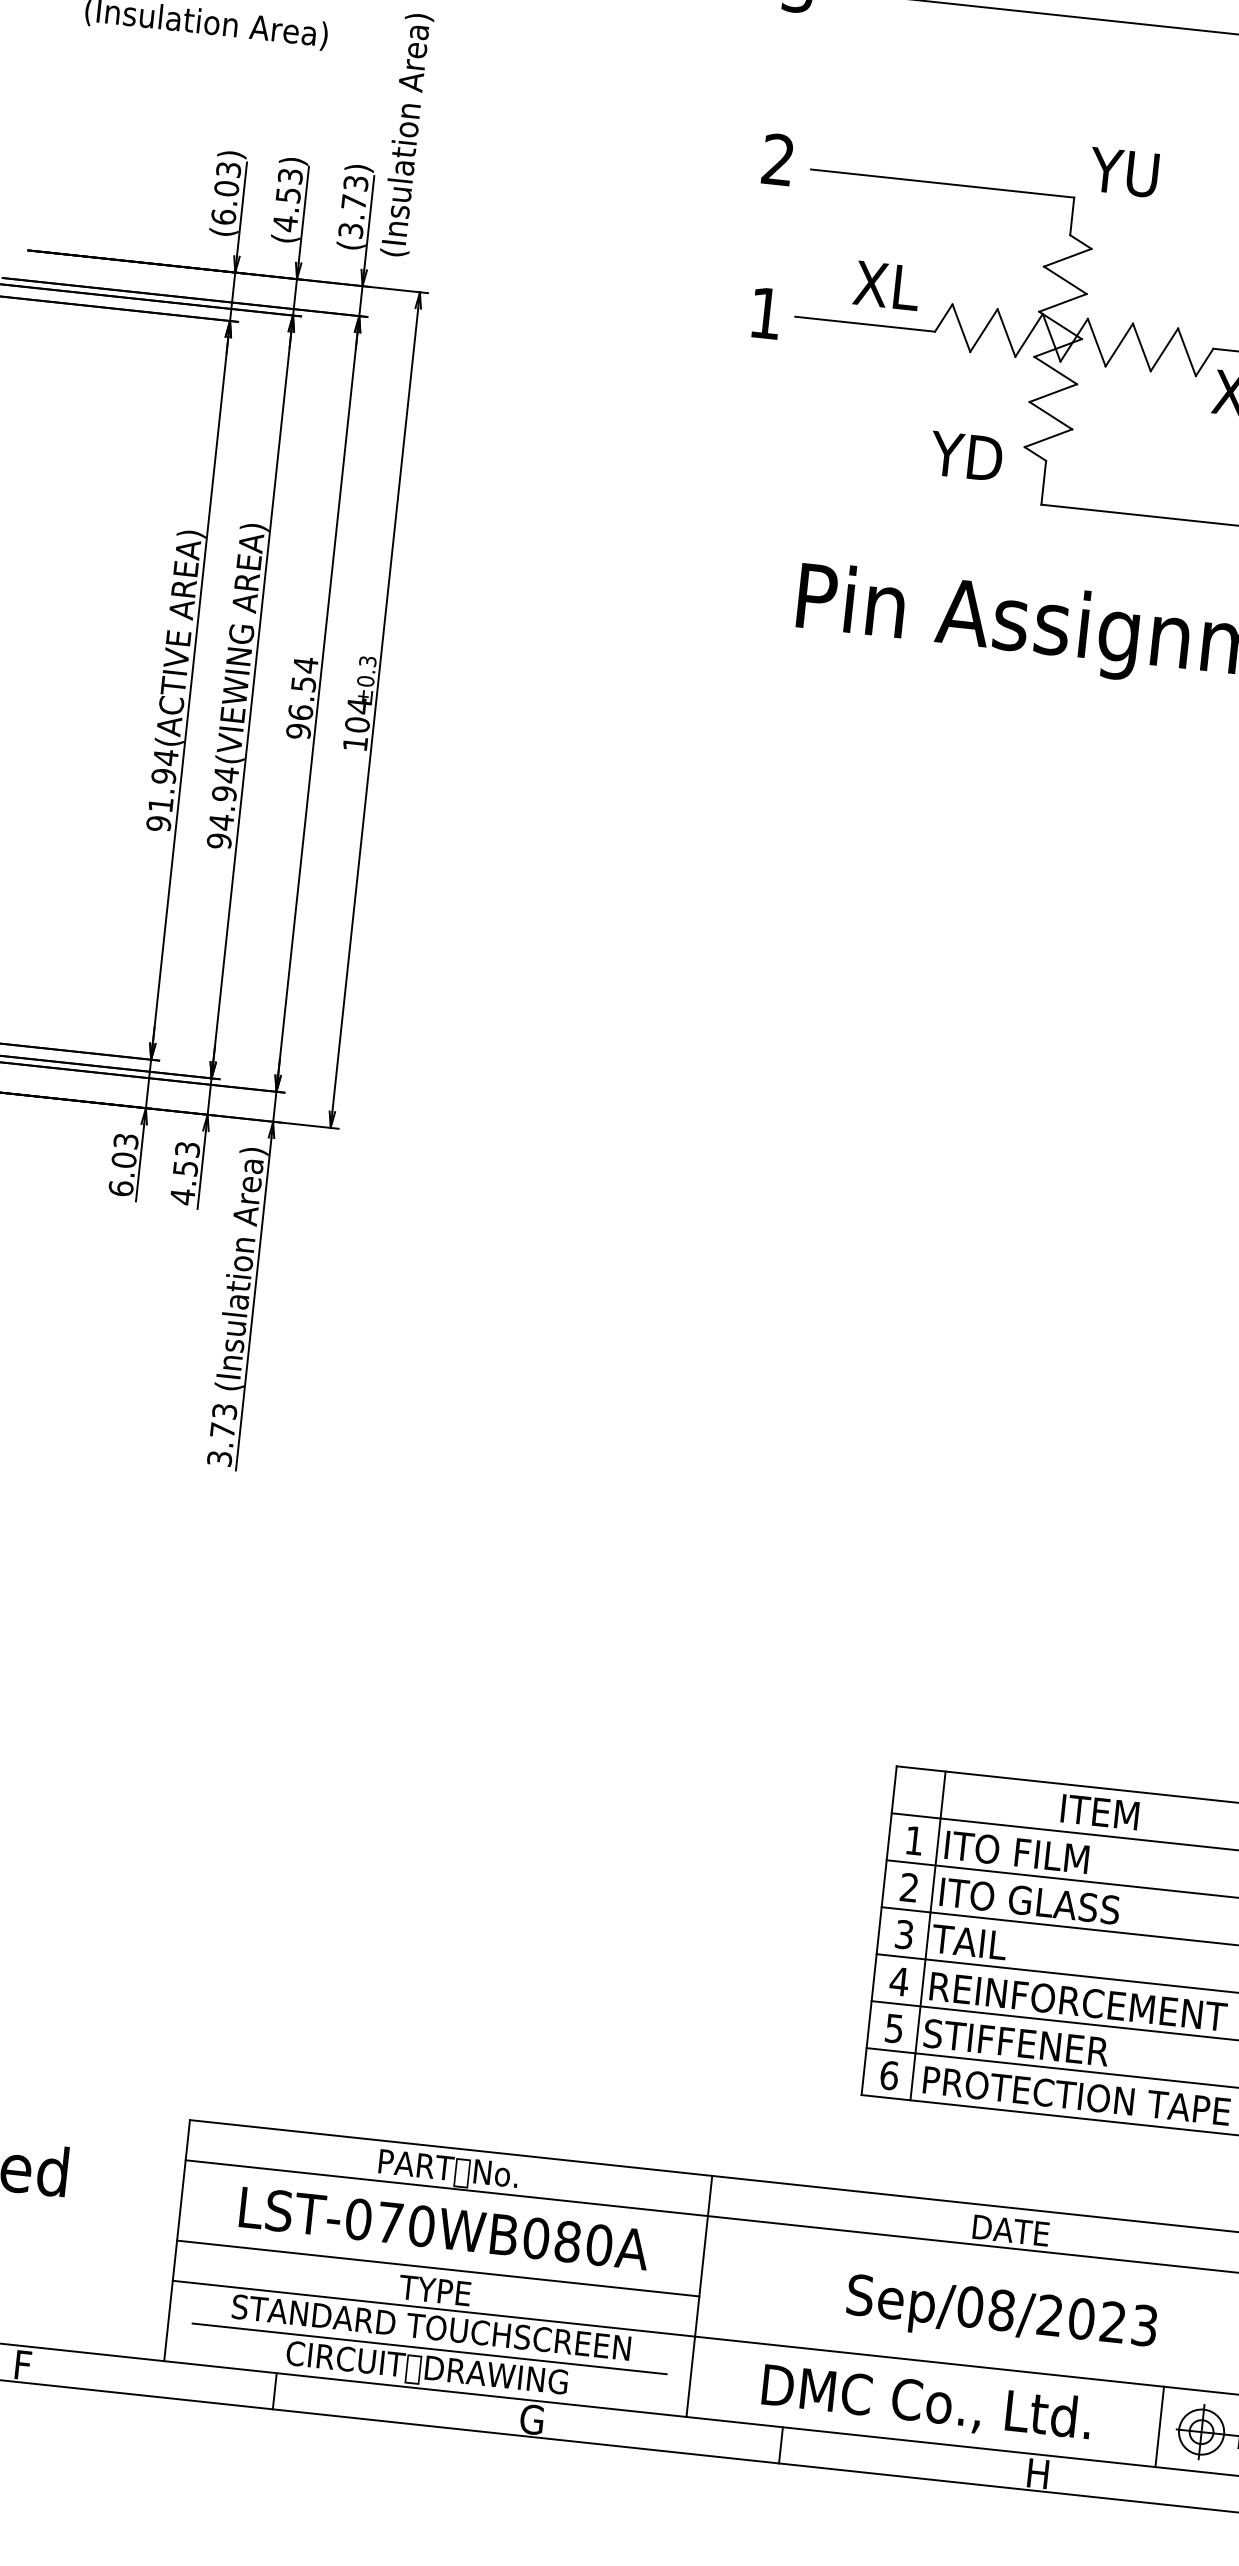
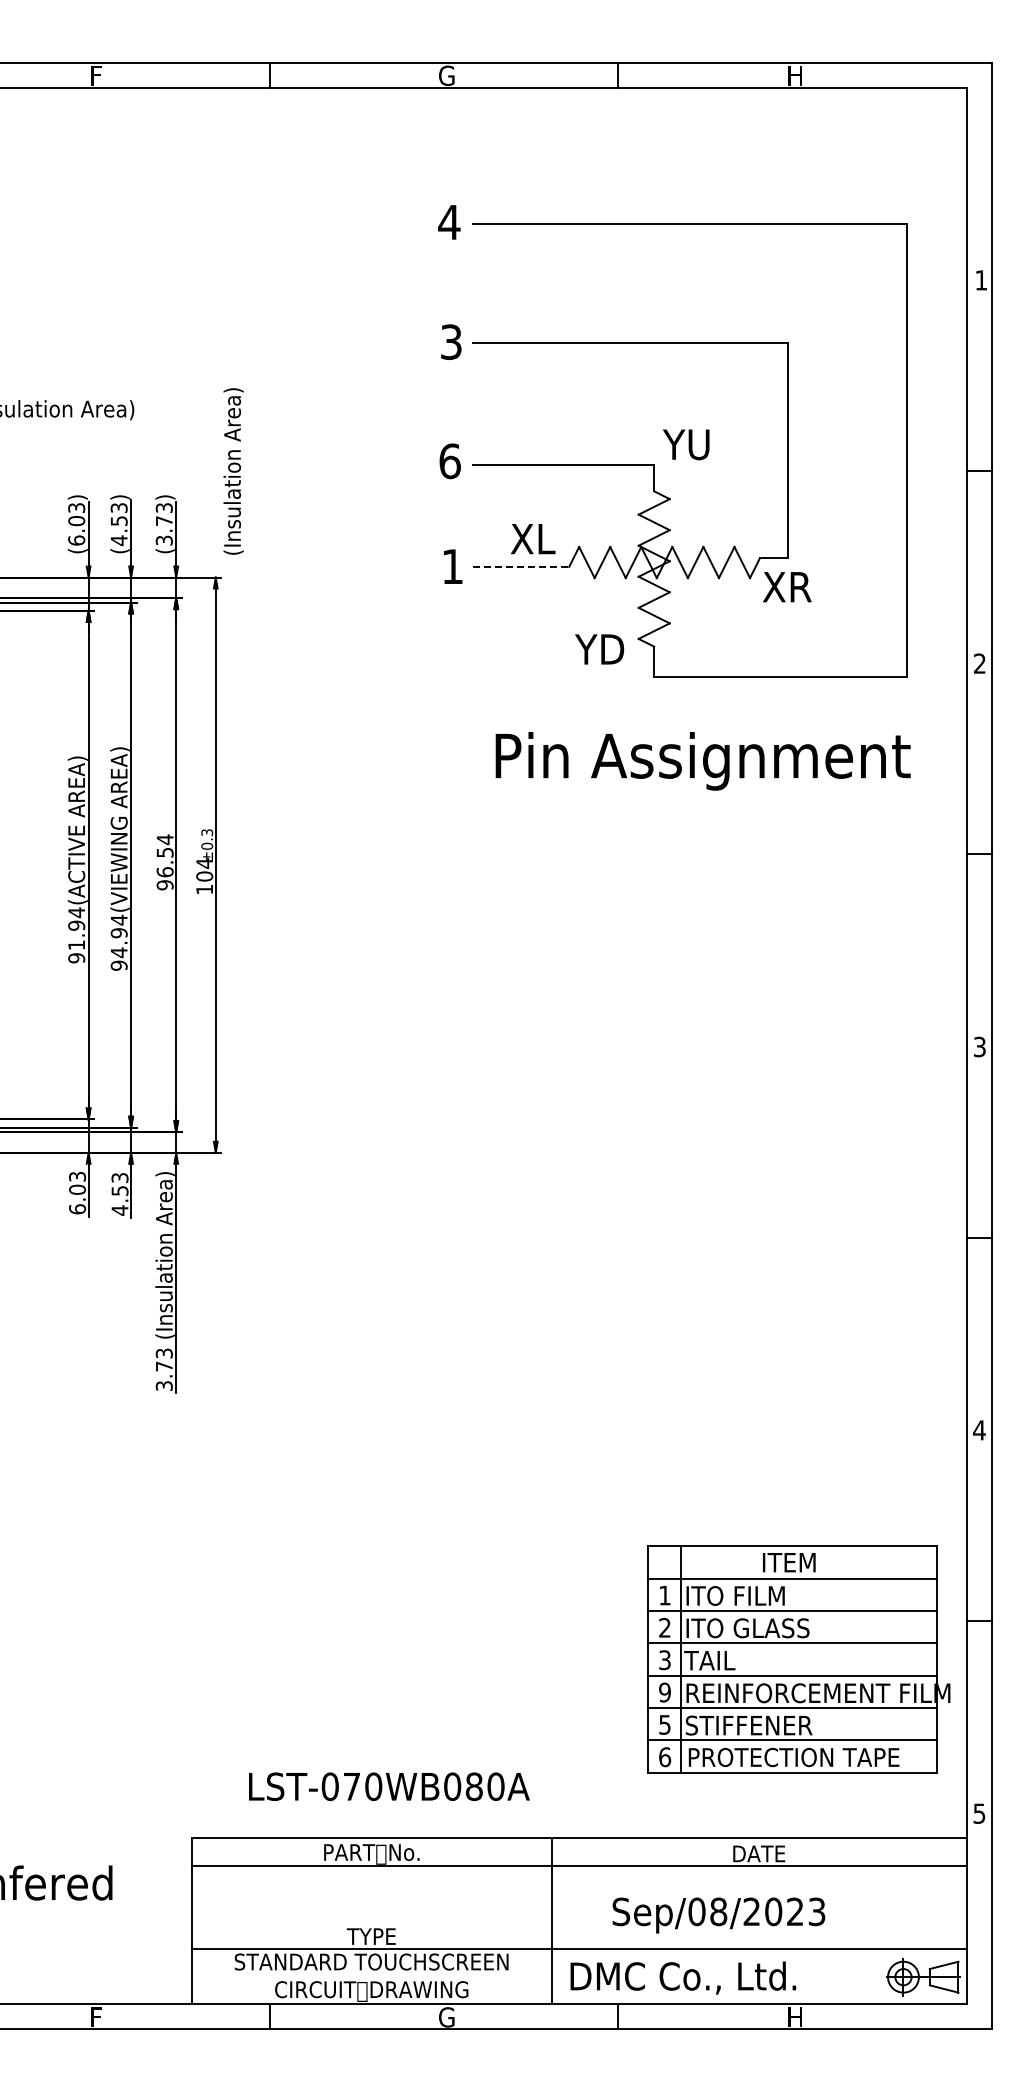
text: (406, 135) -> (233, 471), moved
text: (777, 160) -> (449, 461), 2 -> 6
line: (865, 323) -> (521, 566), solid -> dashed
text: (898, 1981) -> (664, 1692), 4 -> 9
text: (444, 2228) -> (389, 1786), moved
line: (437, 2268) -> (371, 1921), removed
text: (1001, 2315) -> (718, 1915), moved
line: (428, 2348) -> (371, 1976), removed
text: (927, 2403) -> (683, 1977), moved
line: (1159, 2426) -> (874, 1976), removed

